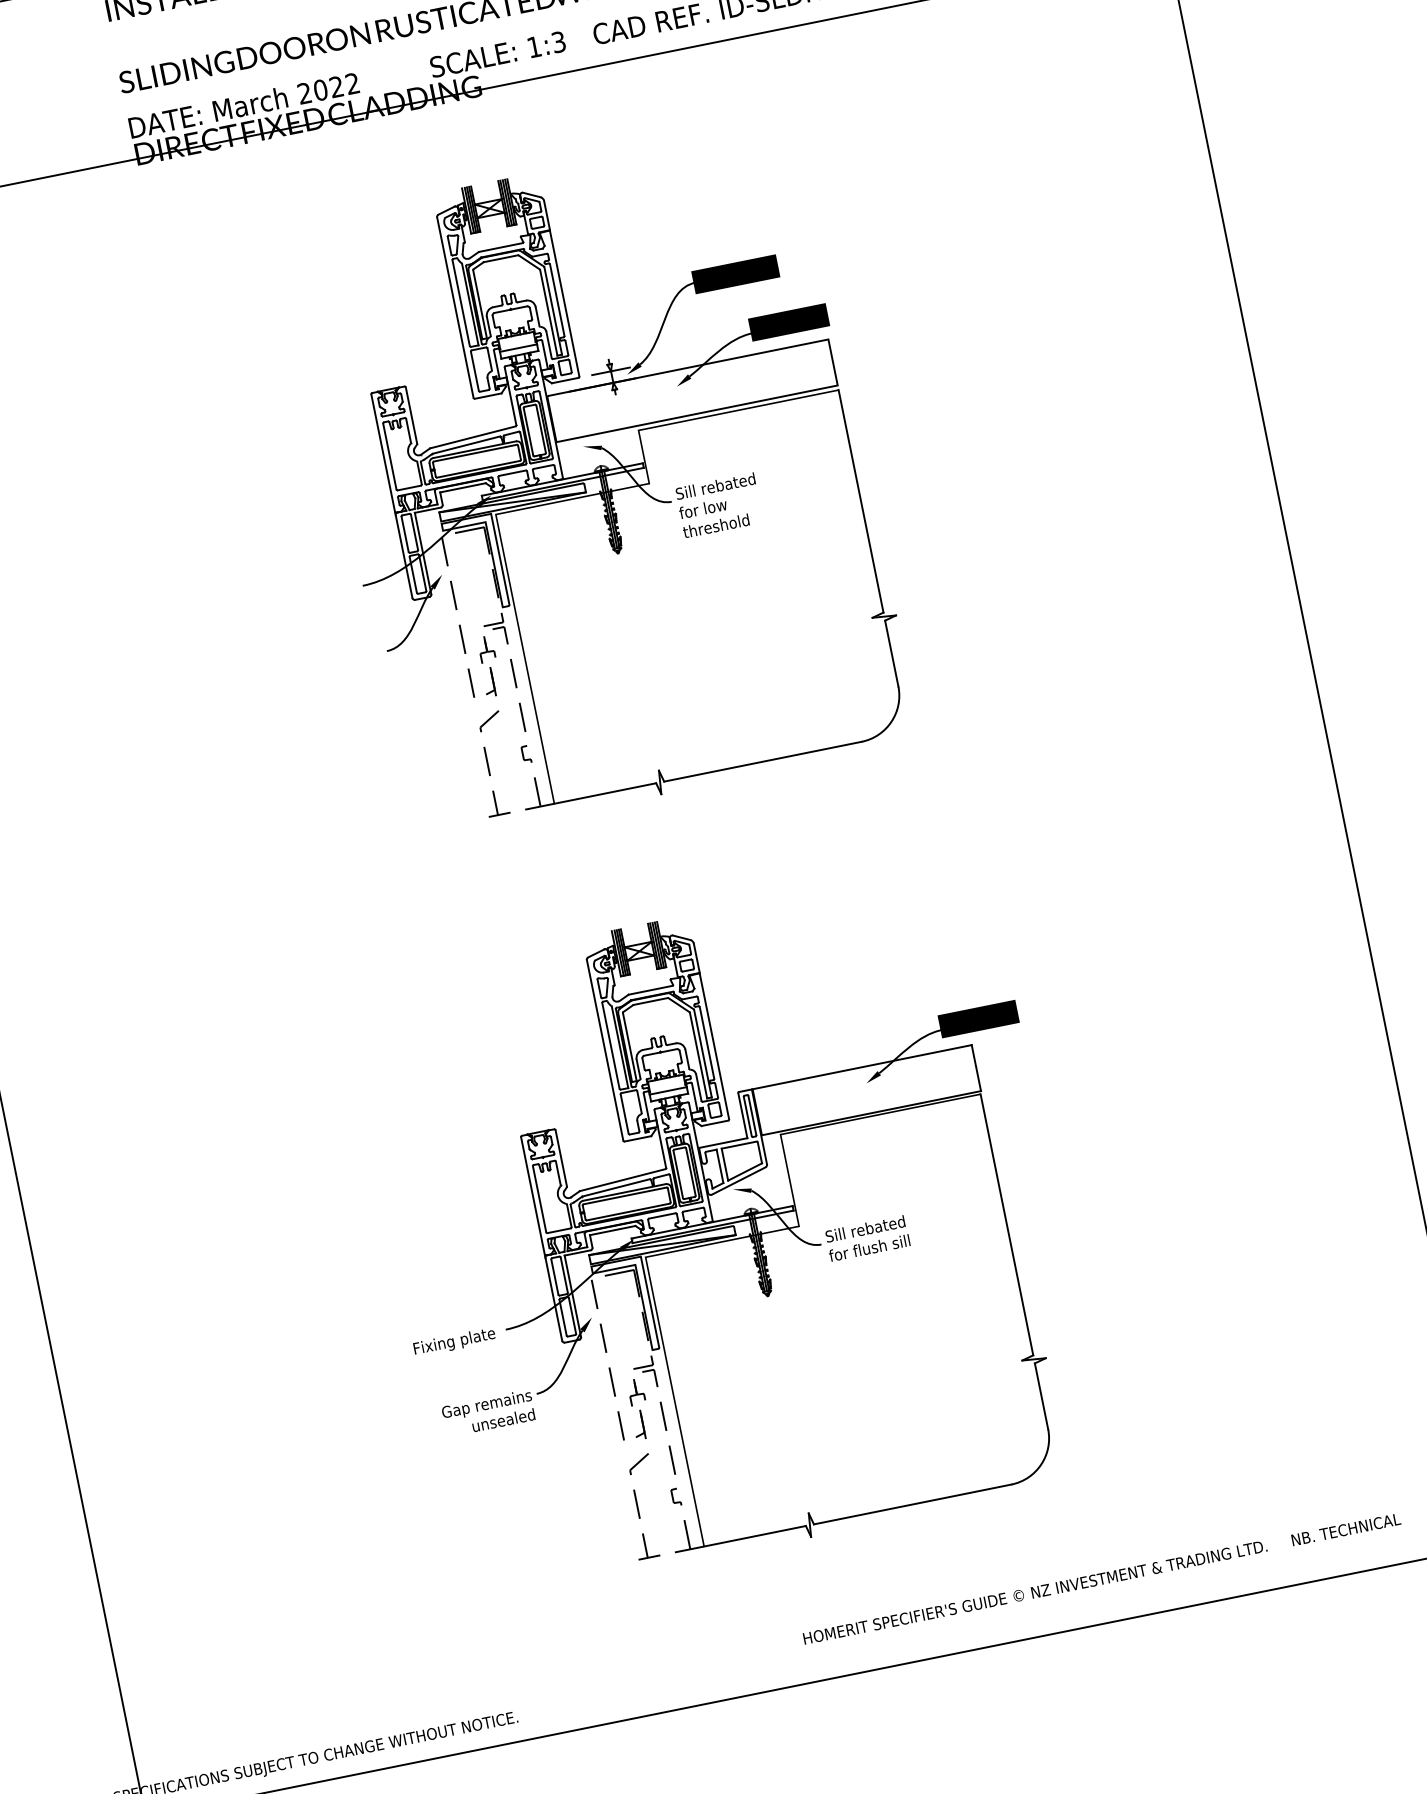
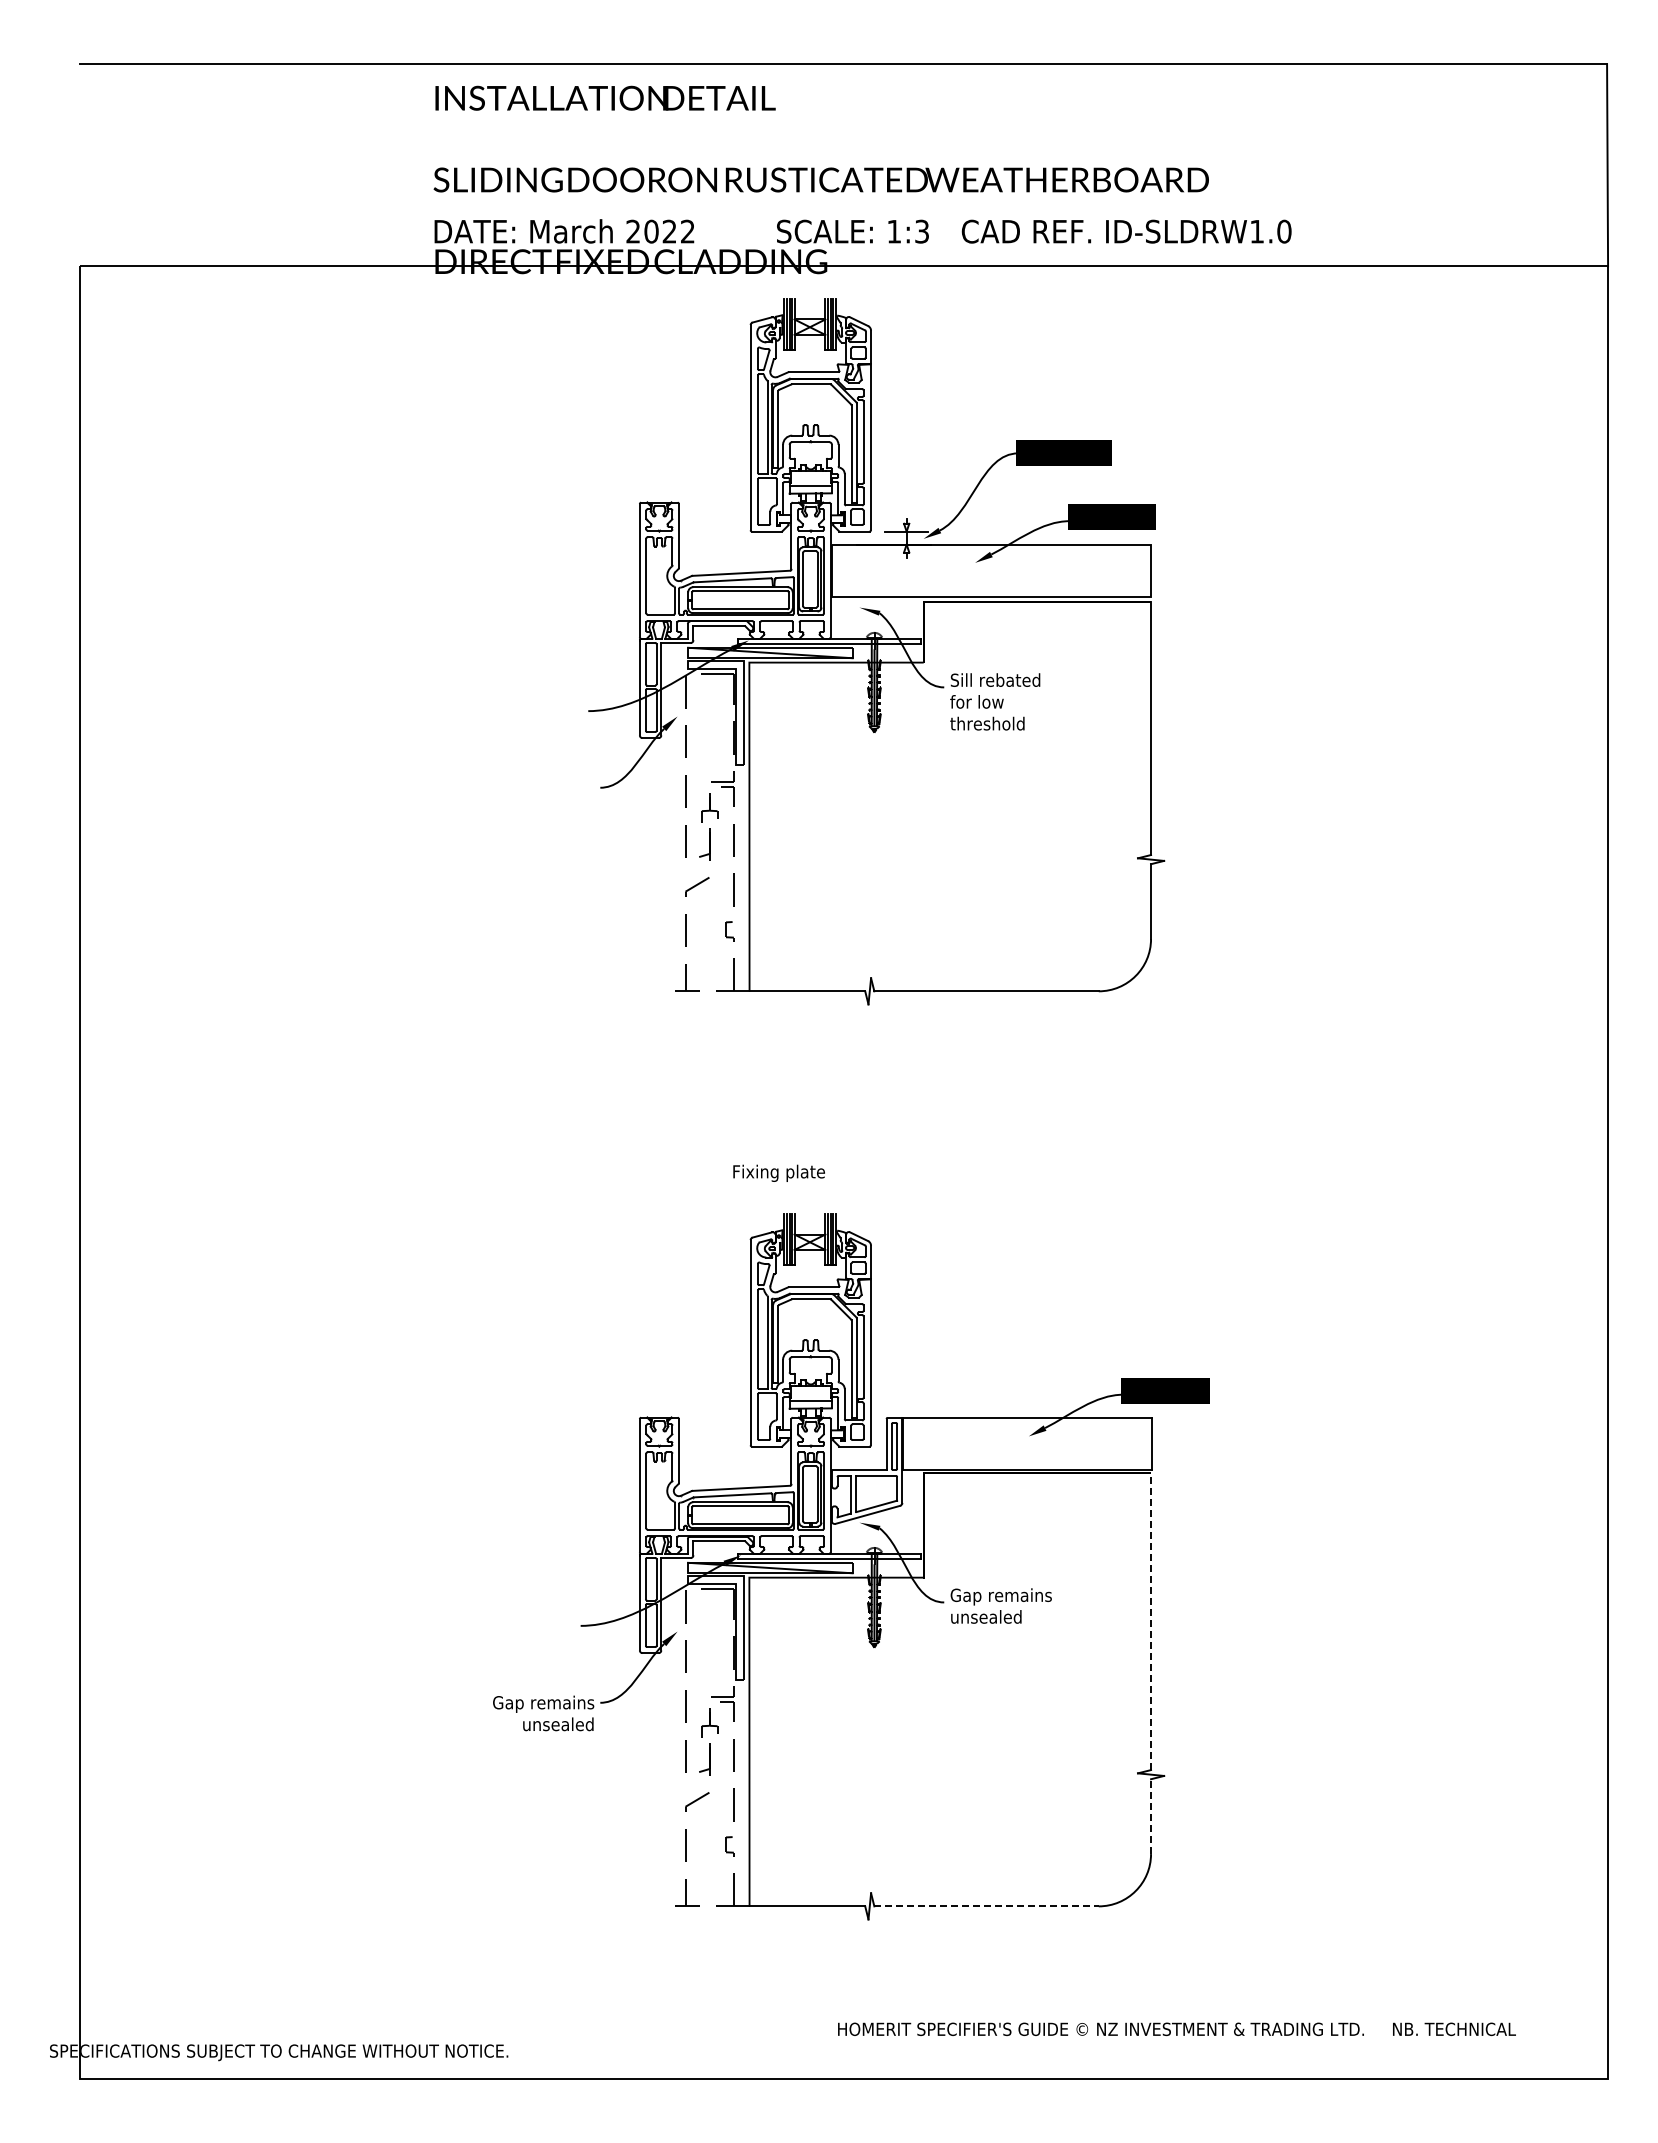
part: (605, 482) -> (876, 651), moved
line: (1007, 1224) -> (1151, 1621), solid -> dashed
text: (871, 1237) -> (1000, 1605), Sill rebated for flush sill -> Gap remains unsealed
text: (453, 1341) -> (778, 1172), moved
line: (1041, 1396) -> (1151, 1816), solid -> dashed
line: (913, 1504) -> (987, 1906), solid -> dashed

